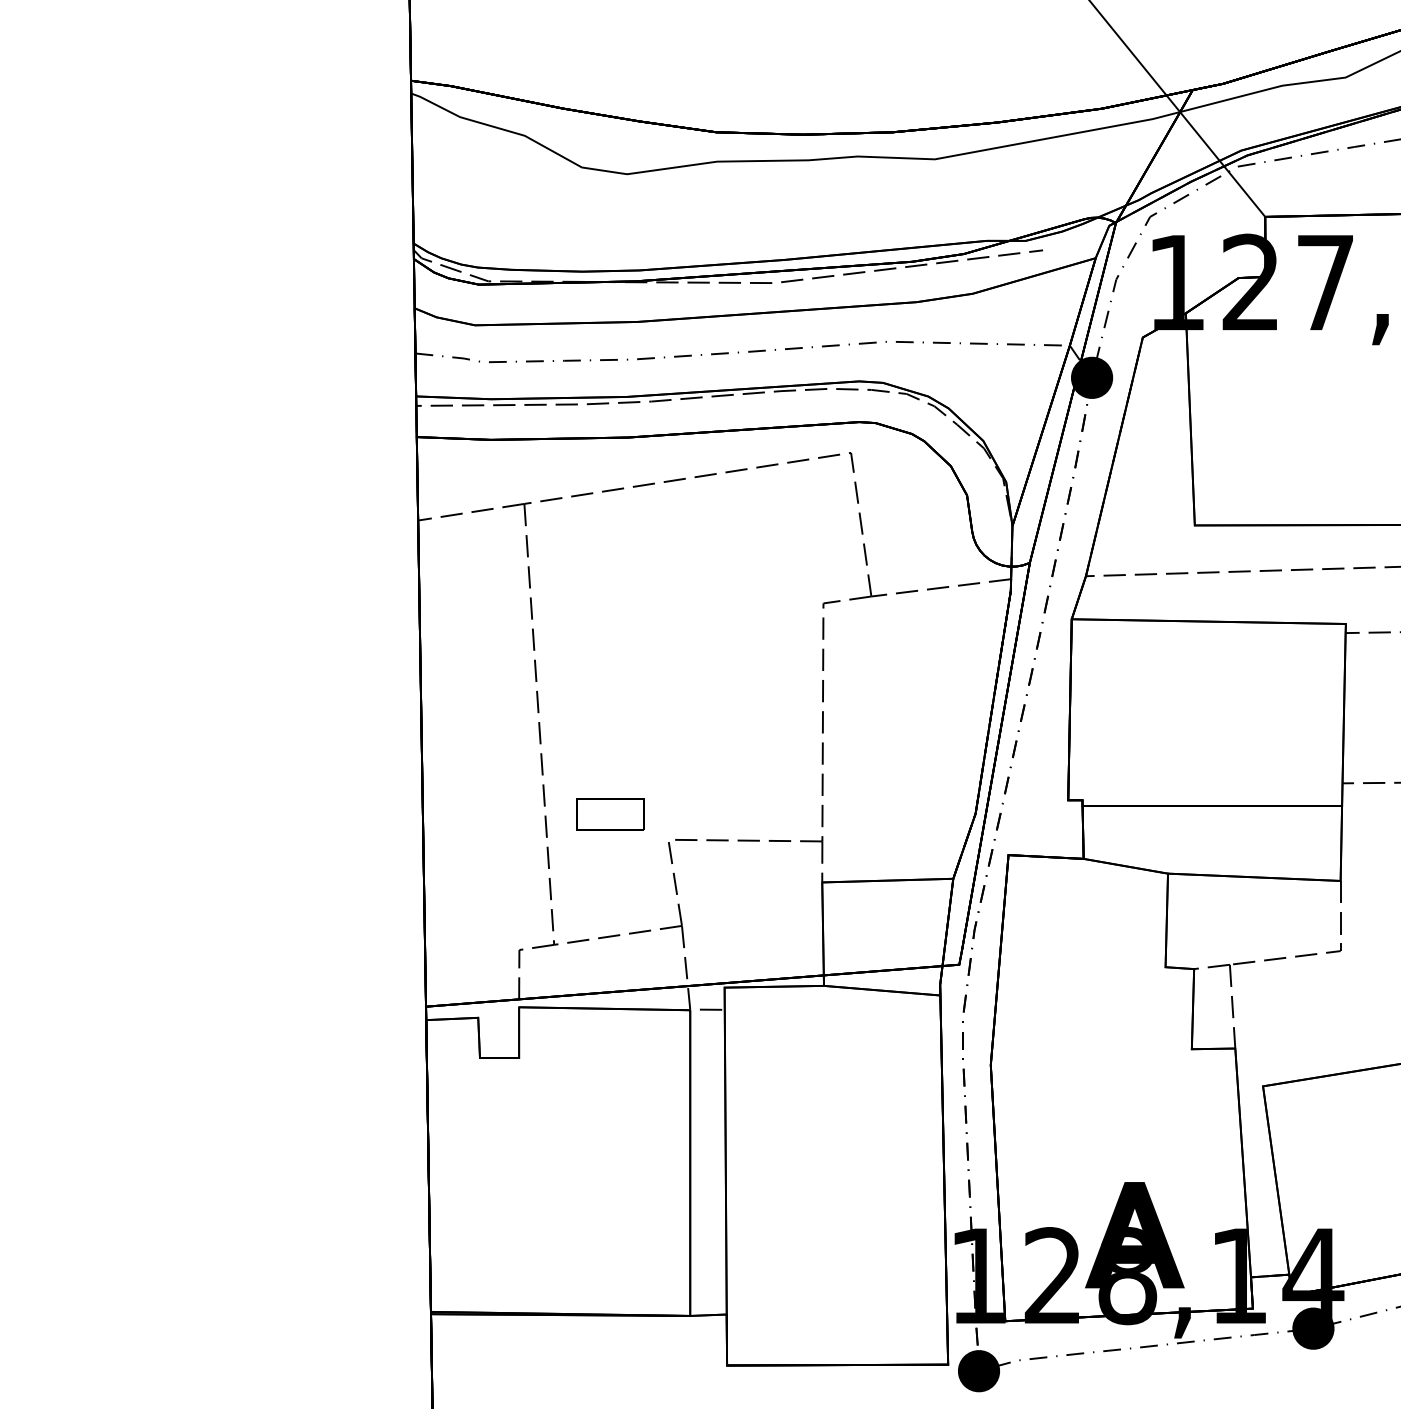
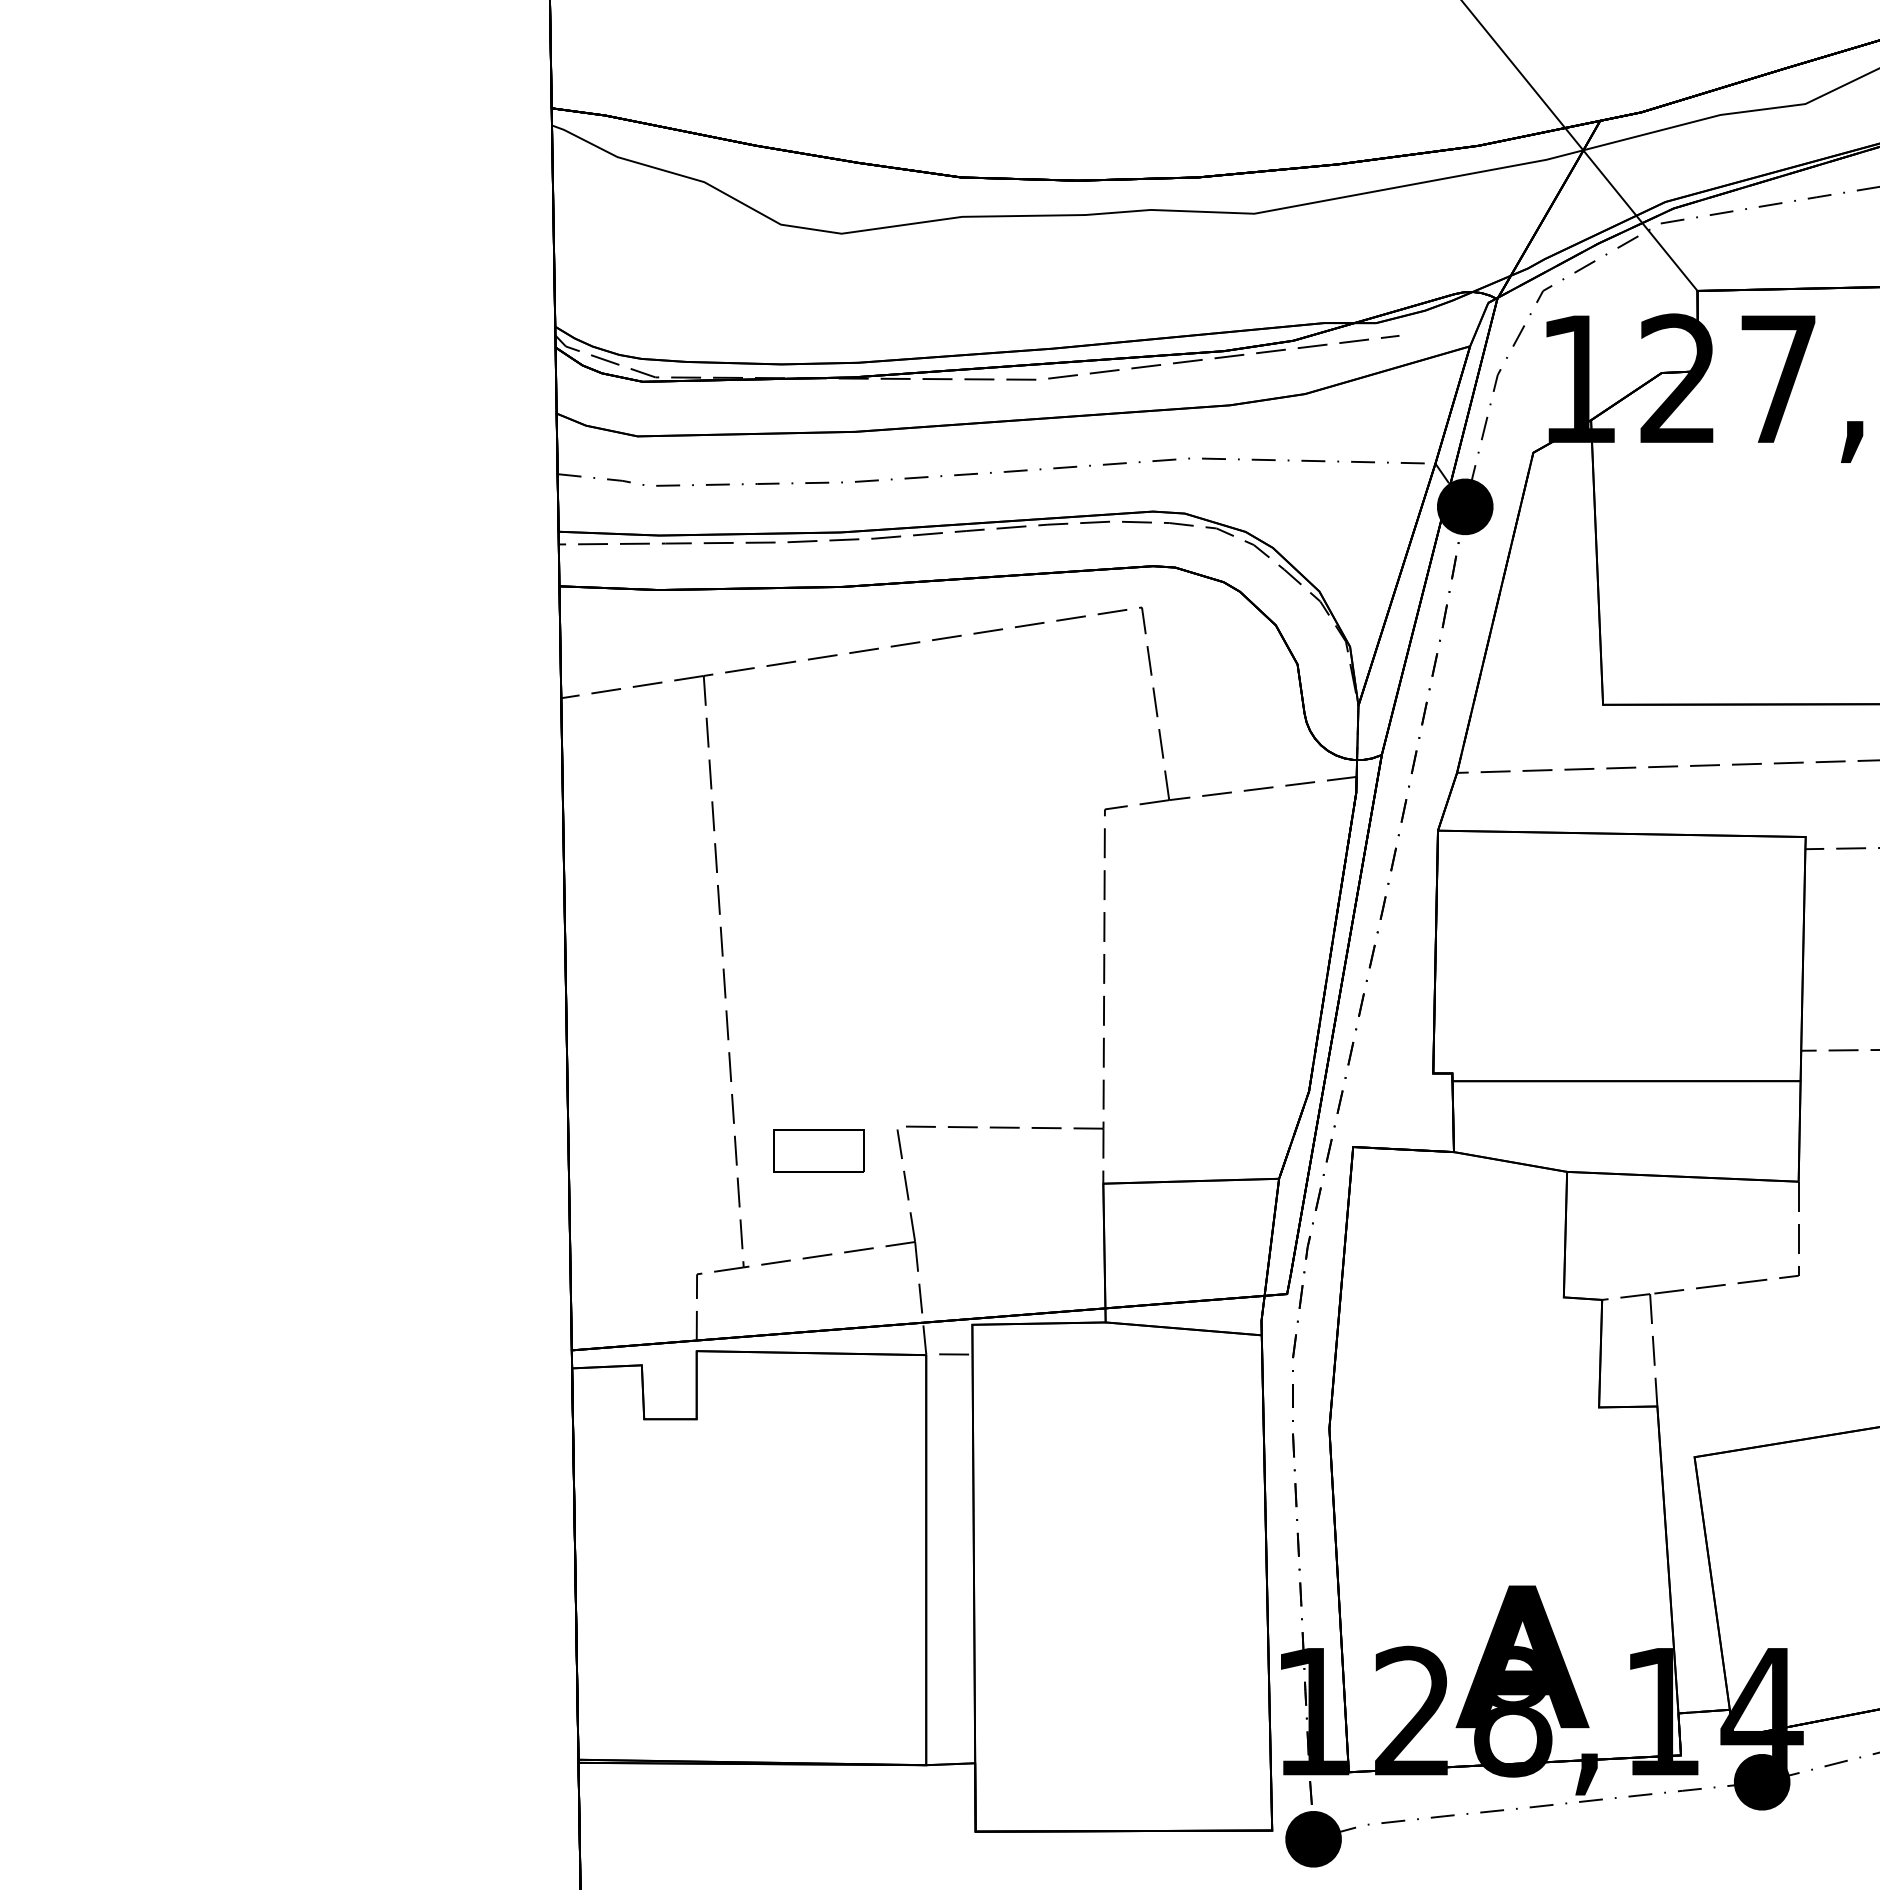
part: (609, 813) -> (818, 1150), moved

